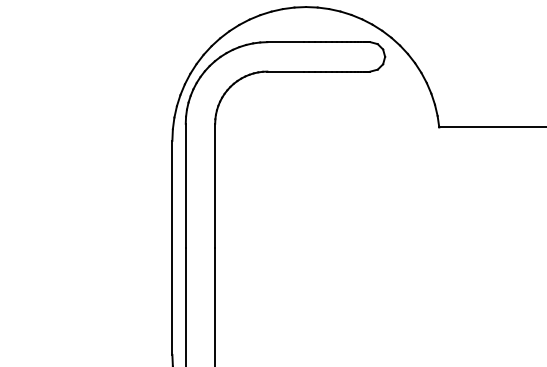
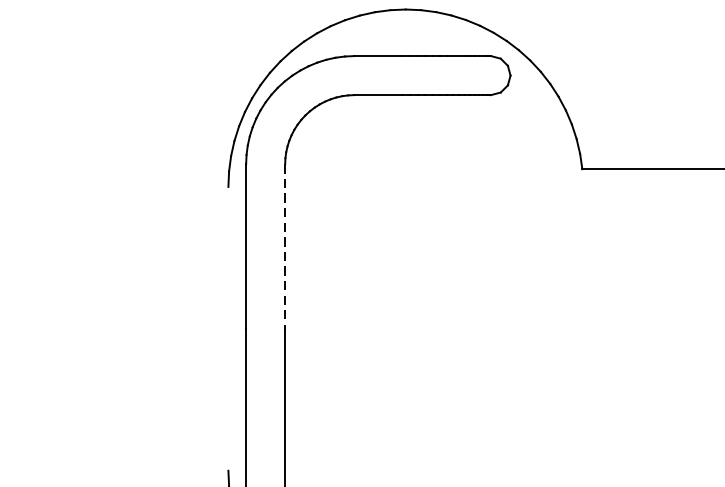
line: (215, 186) -> (285, 247), solid -> dashed
line: (172, 247) -> (228, 328), removed

